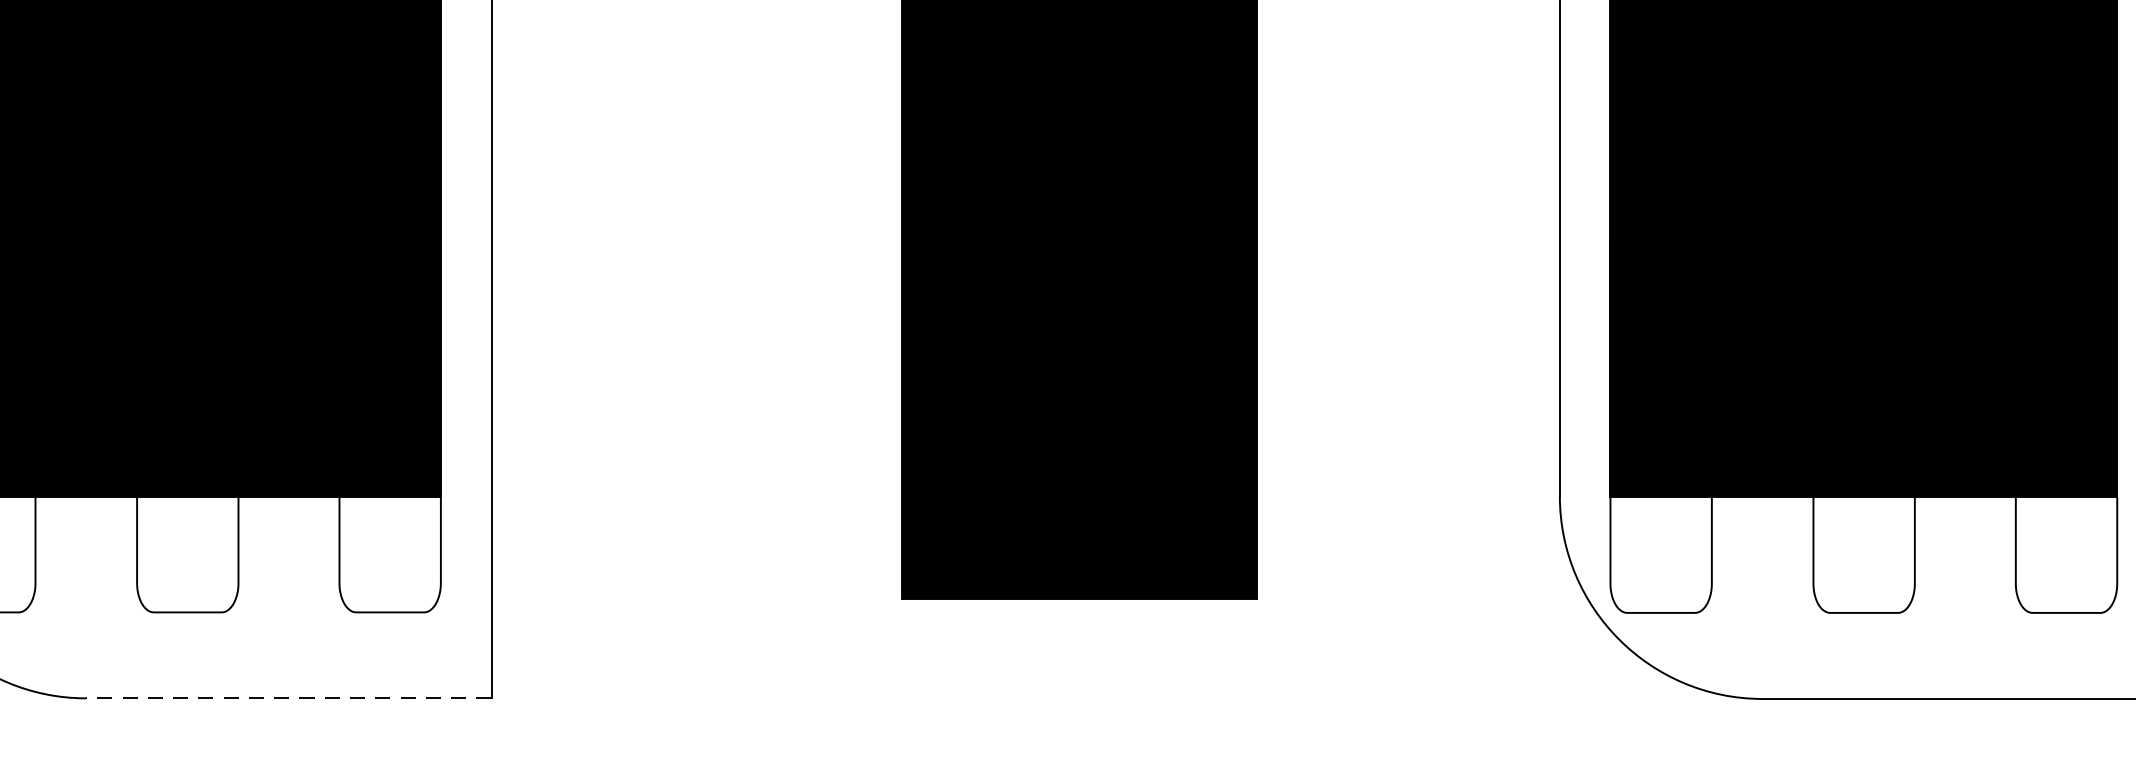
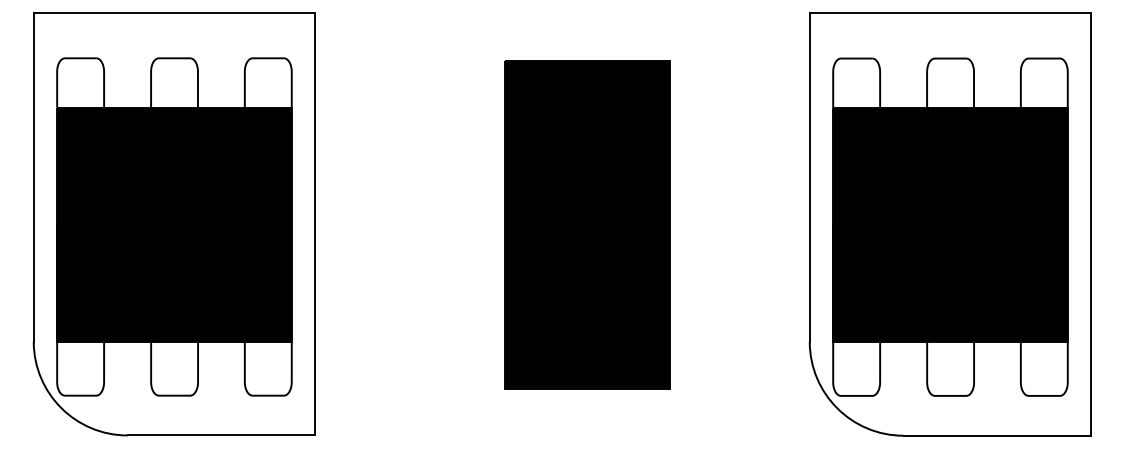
line: (289, 698) -> (221, 435), dashed -> solid

